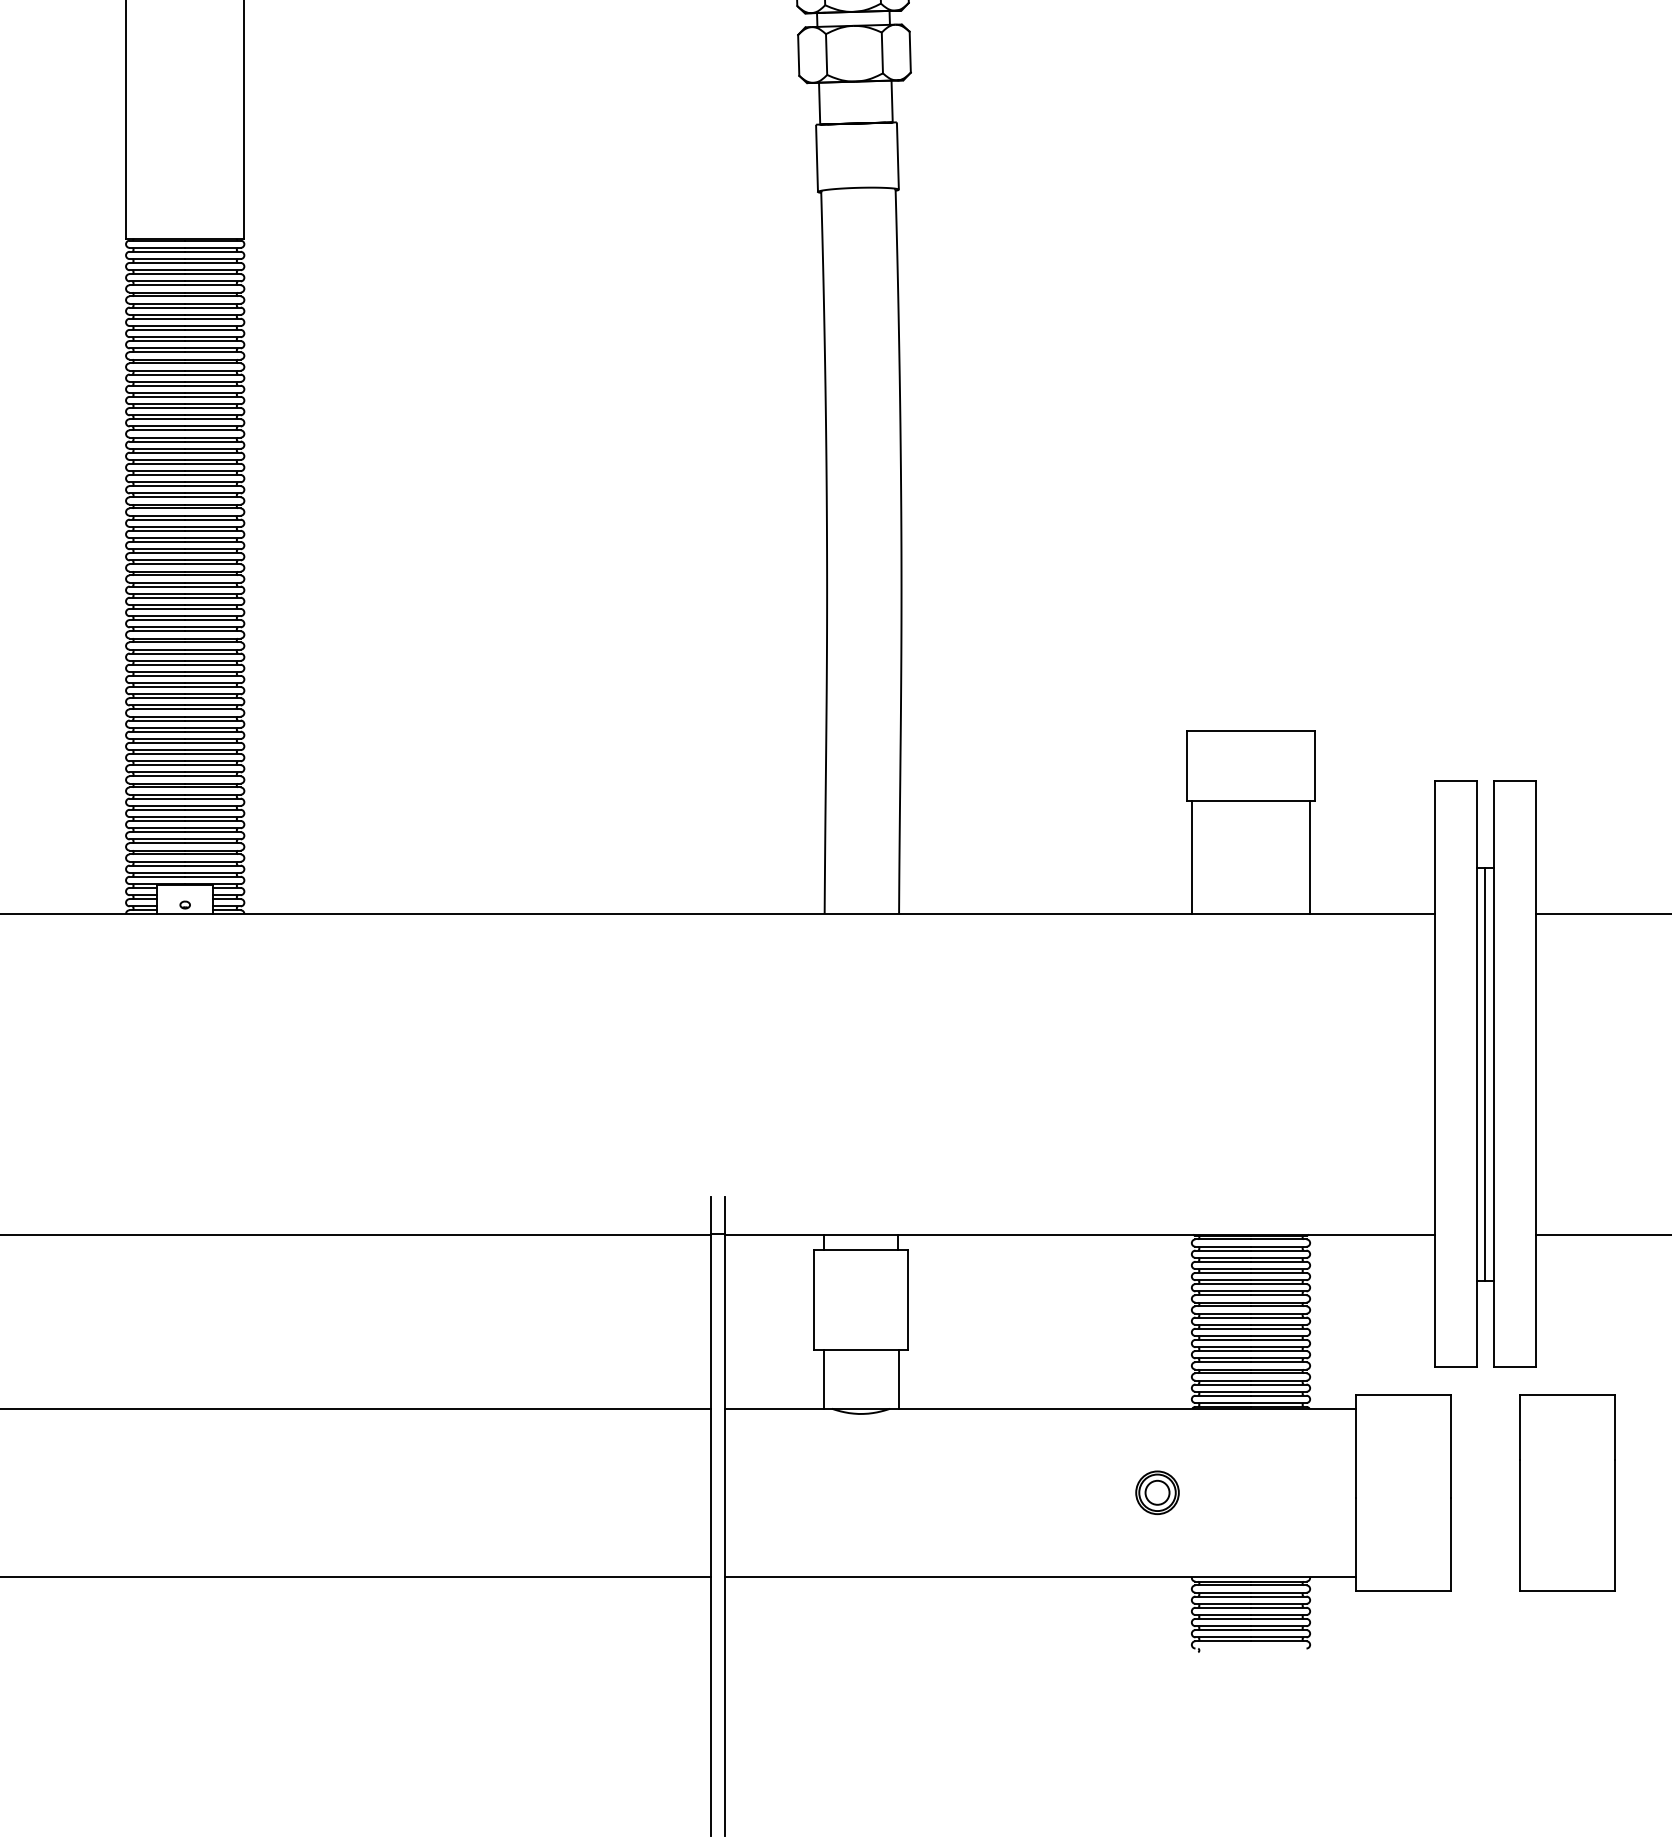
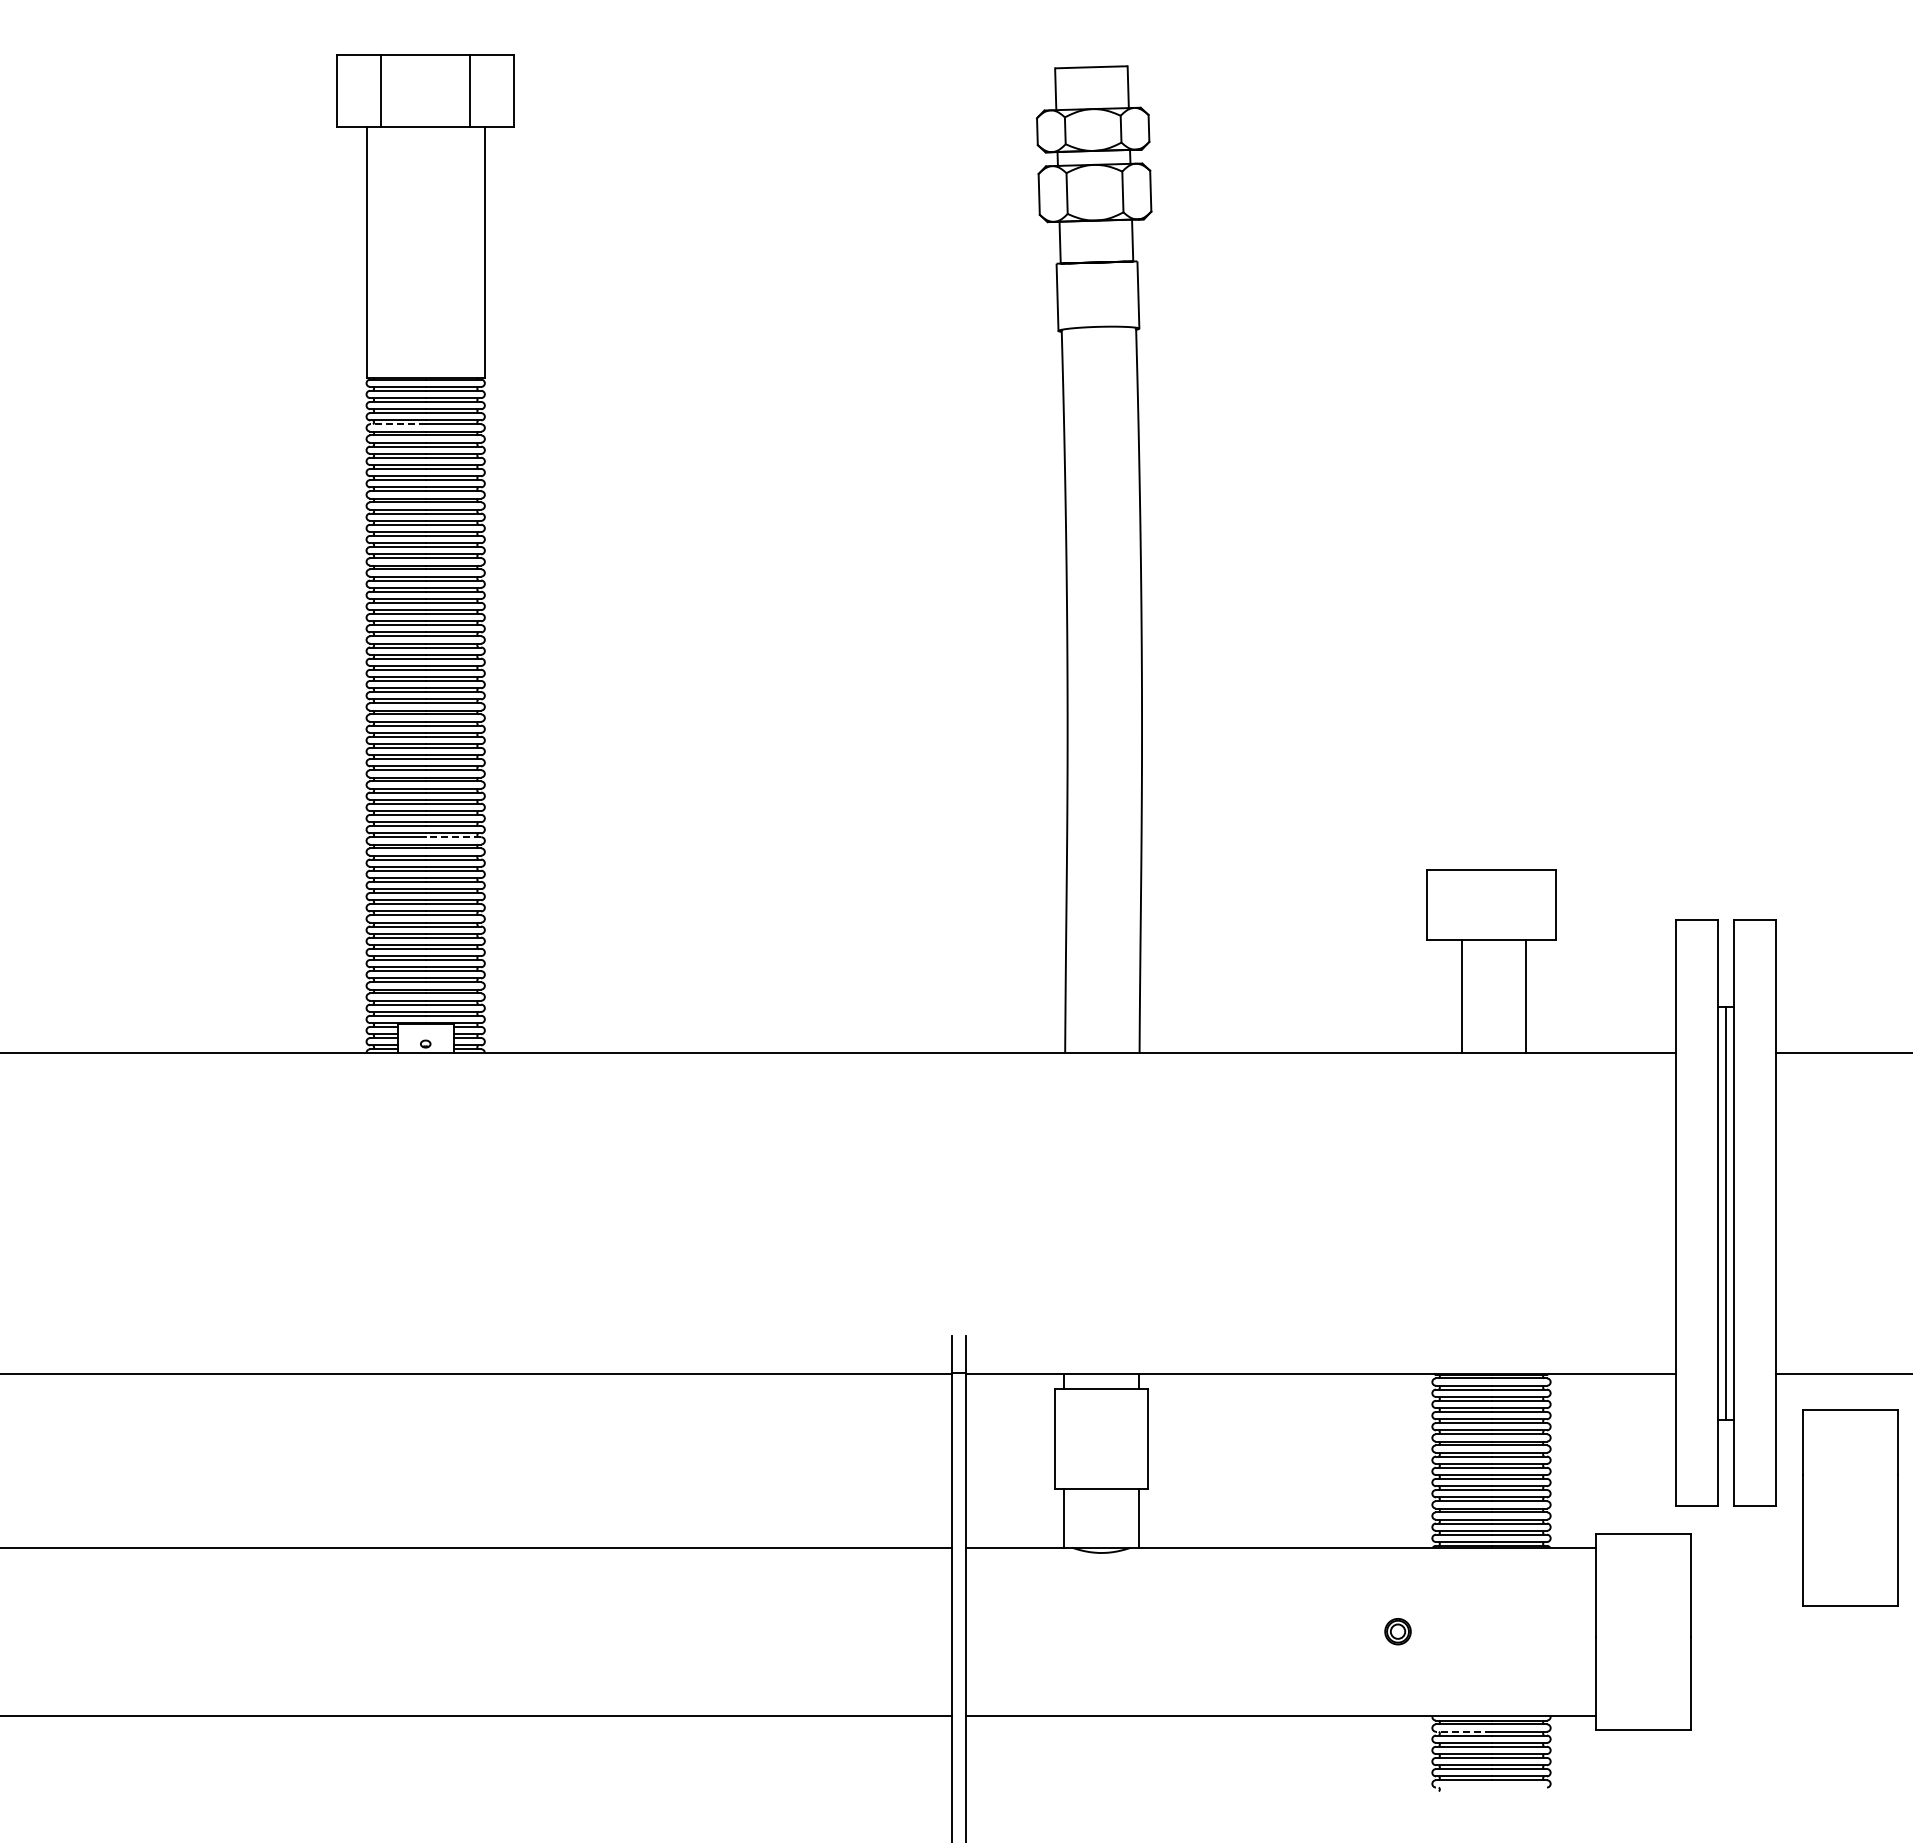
line: (156, 285) -> (397, 424), solid -> dashed
line: (212, 698) -> (453, 837), solid -> dashed
line: (1191, 857) -> (1526, 996), moved
line: (1309, 857) -> (1461, 996), moved
part: (1156, 1492) -> (1397, 1631), size x0.6
part: (1567, 1492) -> (1850, 1507), moved
line: (1222, 1592) -> (1463, 1731), solid -> dashed

